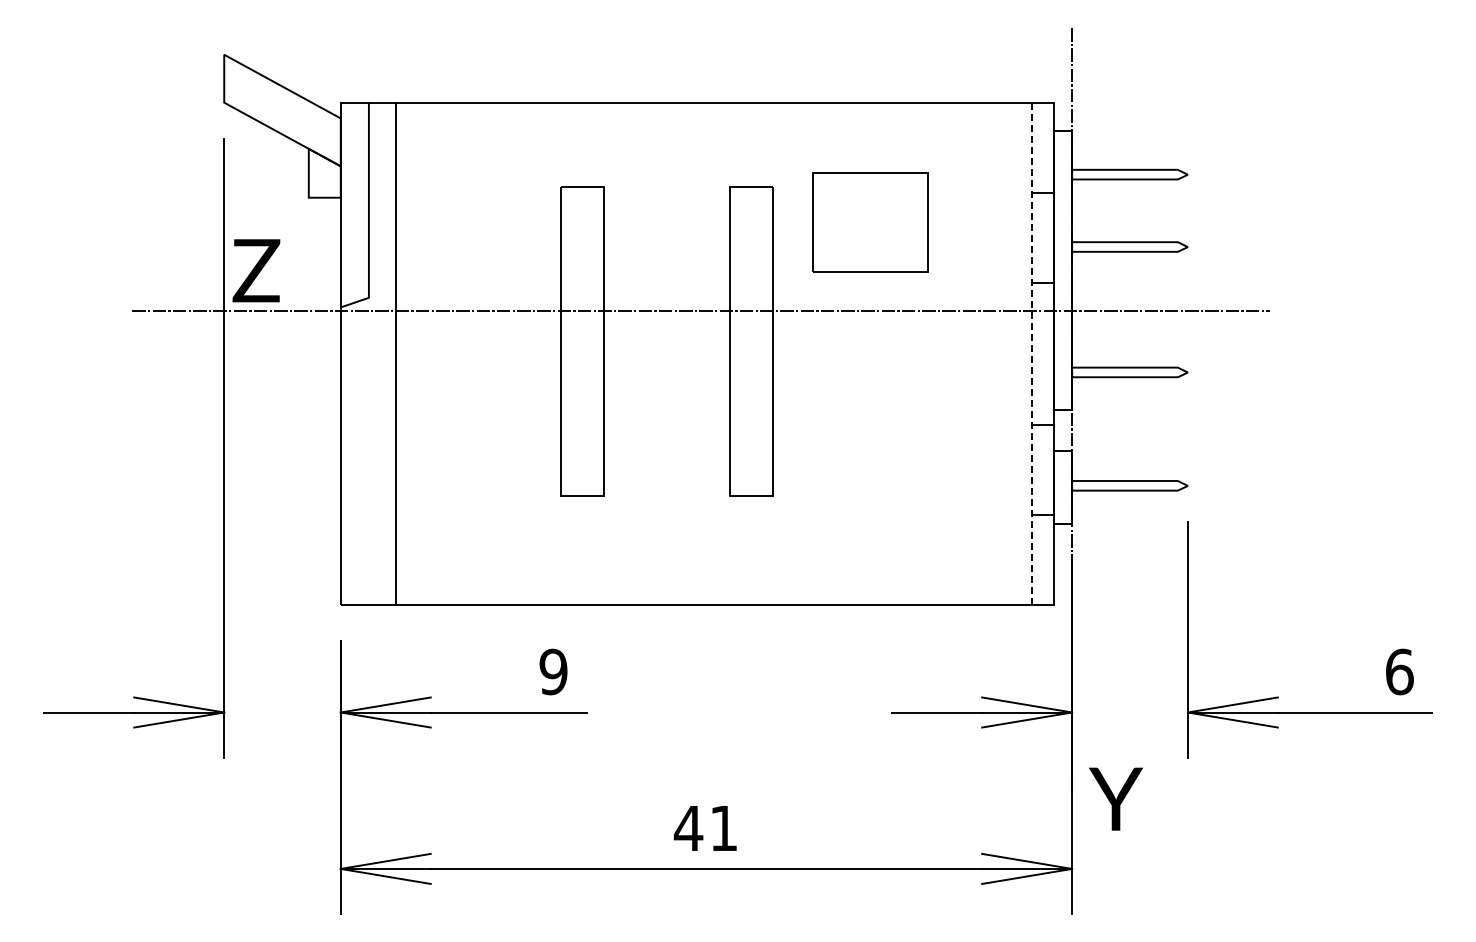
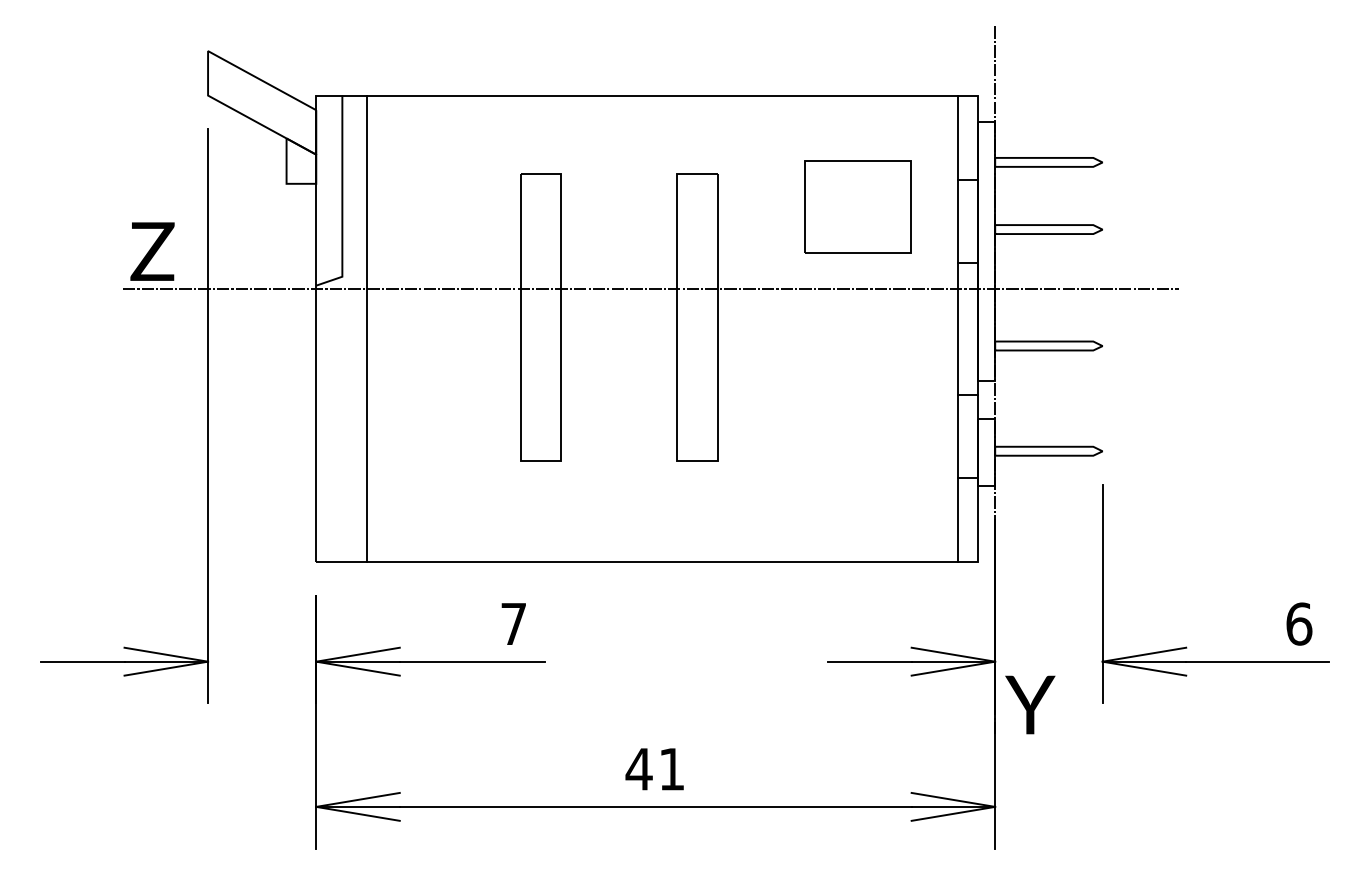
part: (870, 222) -> (858, 206), moved
text: (256, 270) -> (152, 251), moved
line: (1032, 354) -> (958, 329), dashed -> solid
text: (553, 671) -> (513, 623), 9 -> 7
text: (1115, 798) -> (1029, 704), moved

